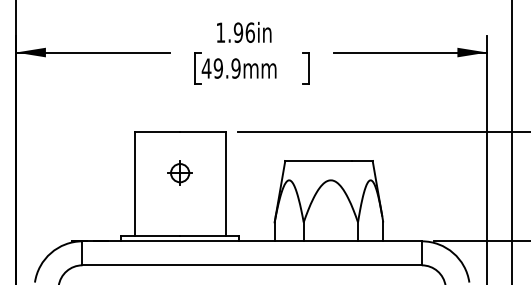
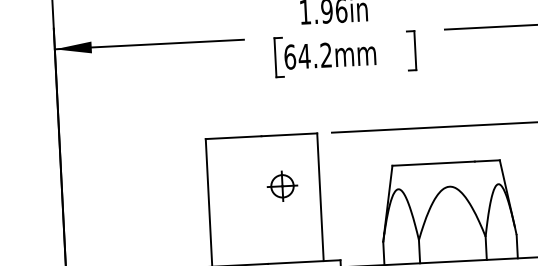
text: (220, 68) -> (307, 56), 49.9mm -> 64.2mm
part: (179, 172) -> (281, 185), moved

